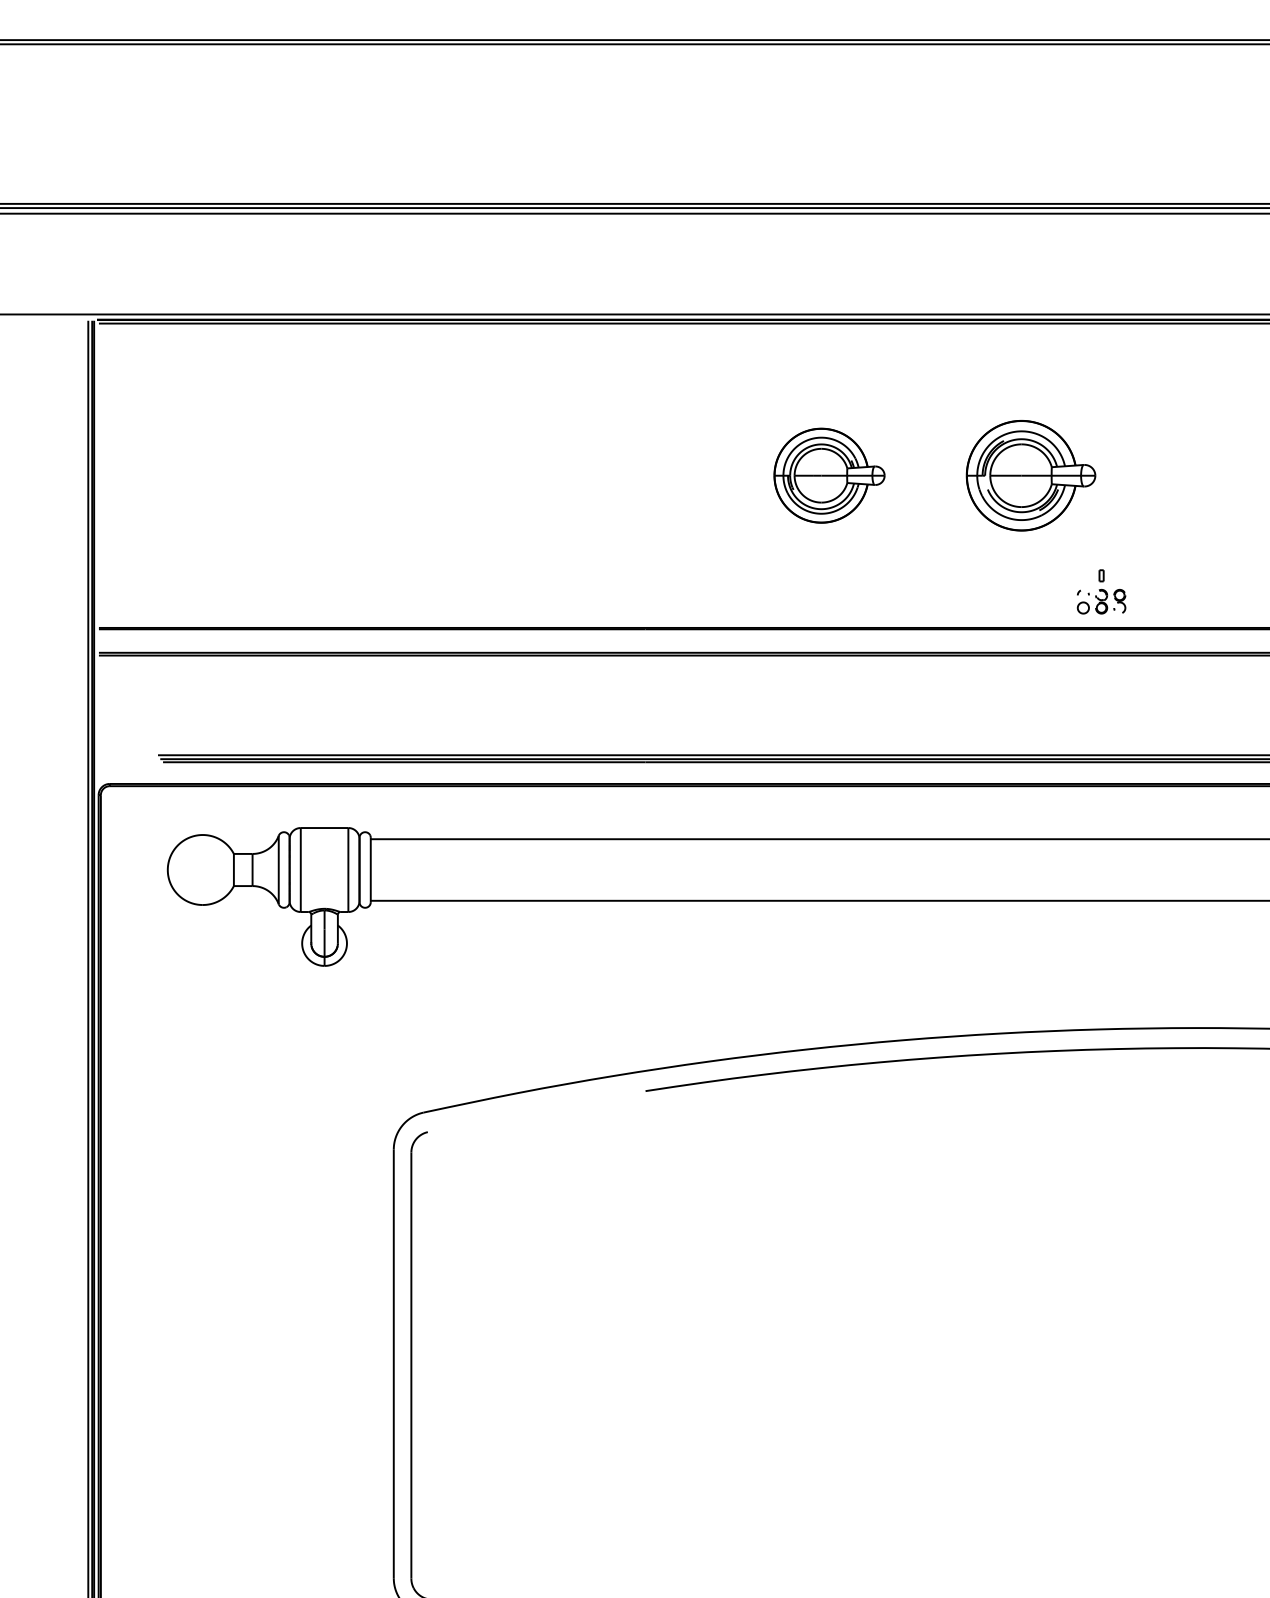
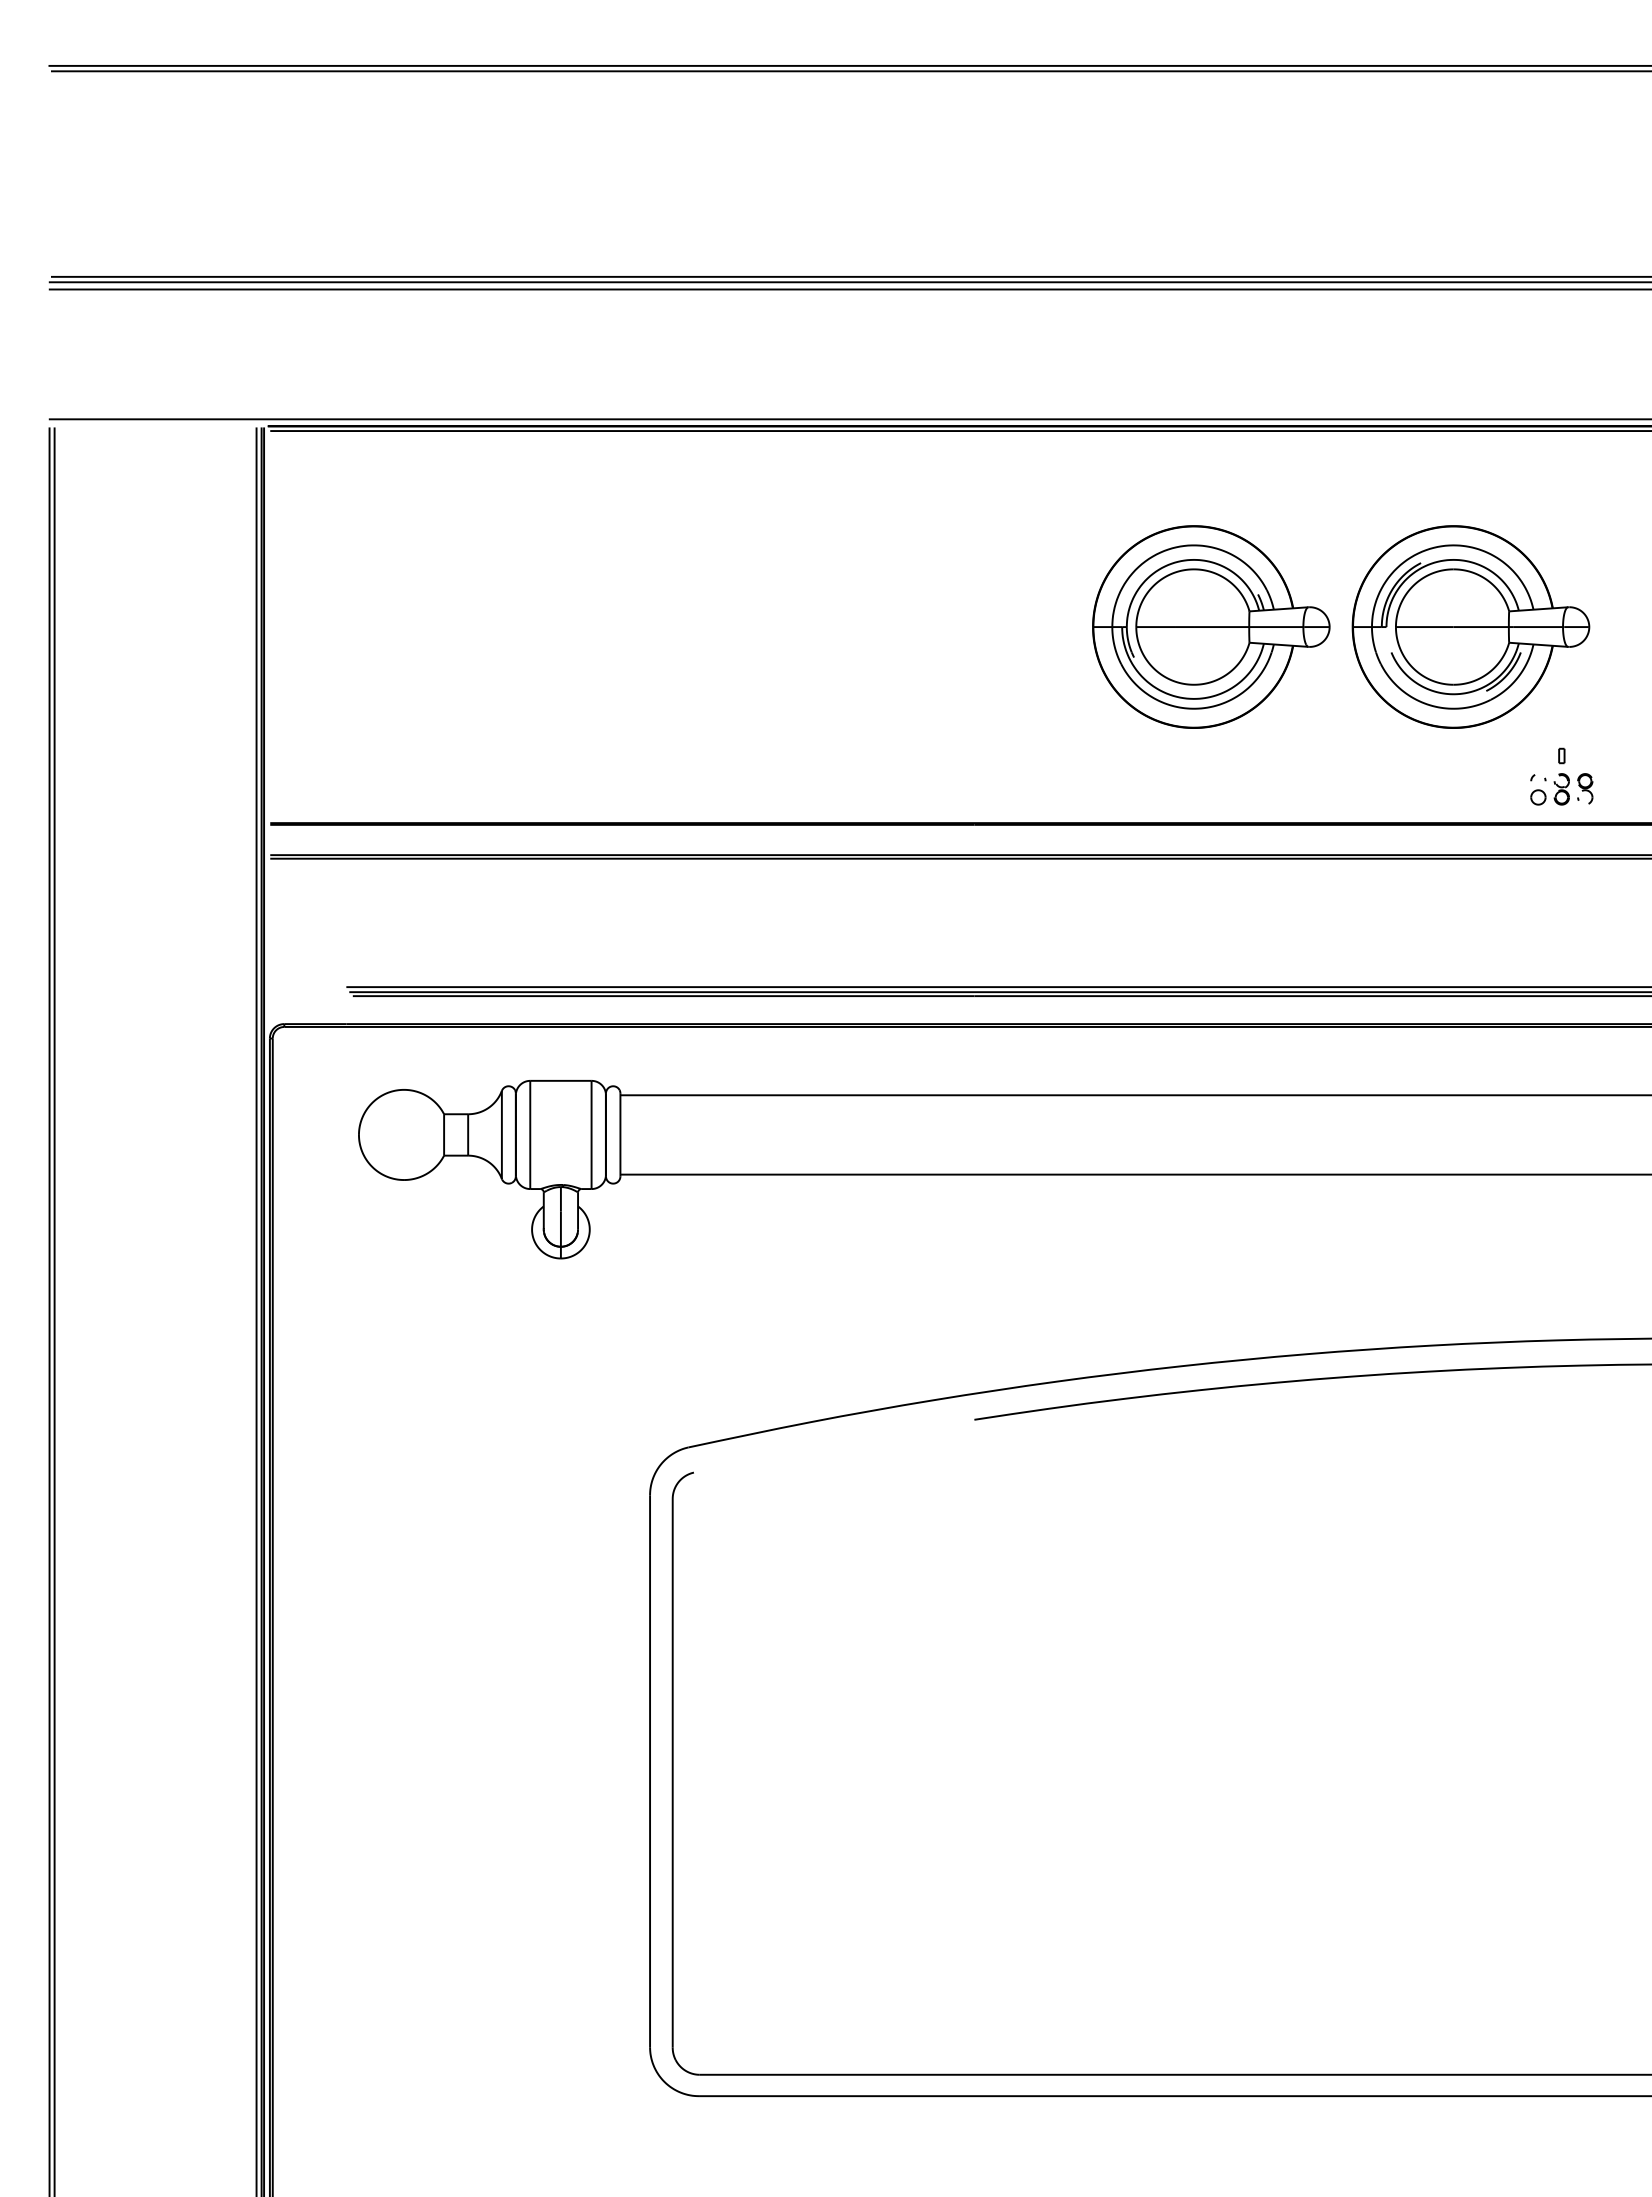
part: (829, 475) -> (1211, 626), size x1.67
part: (1030, 475) -> (1470, 626), size x1.43

